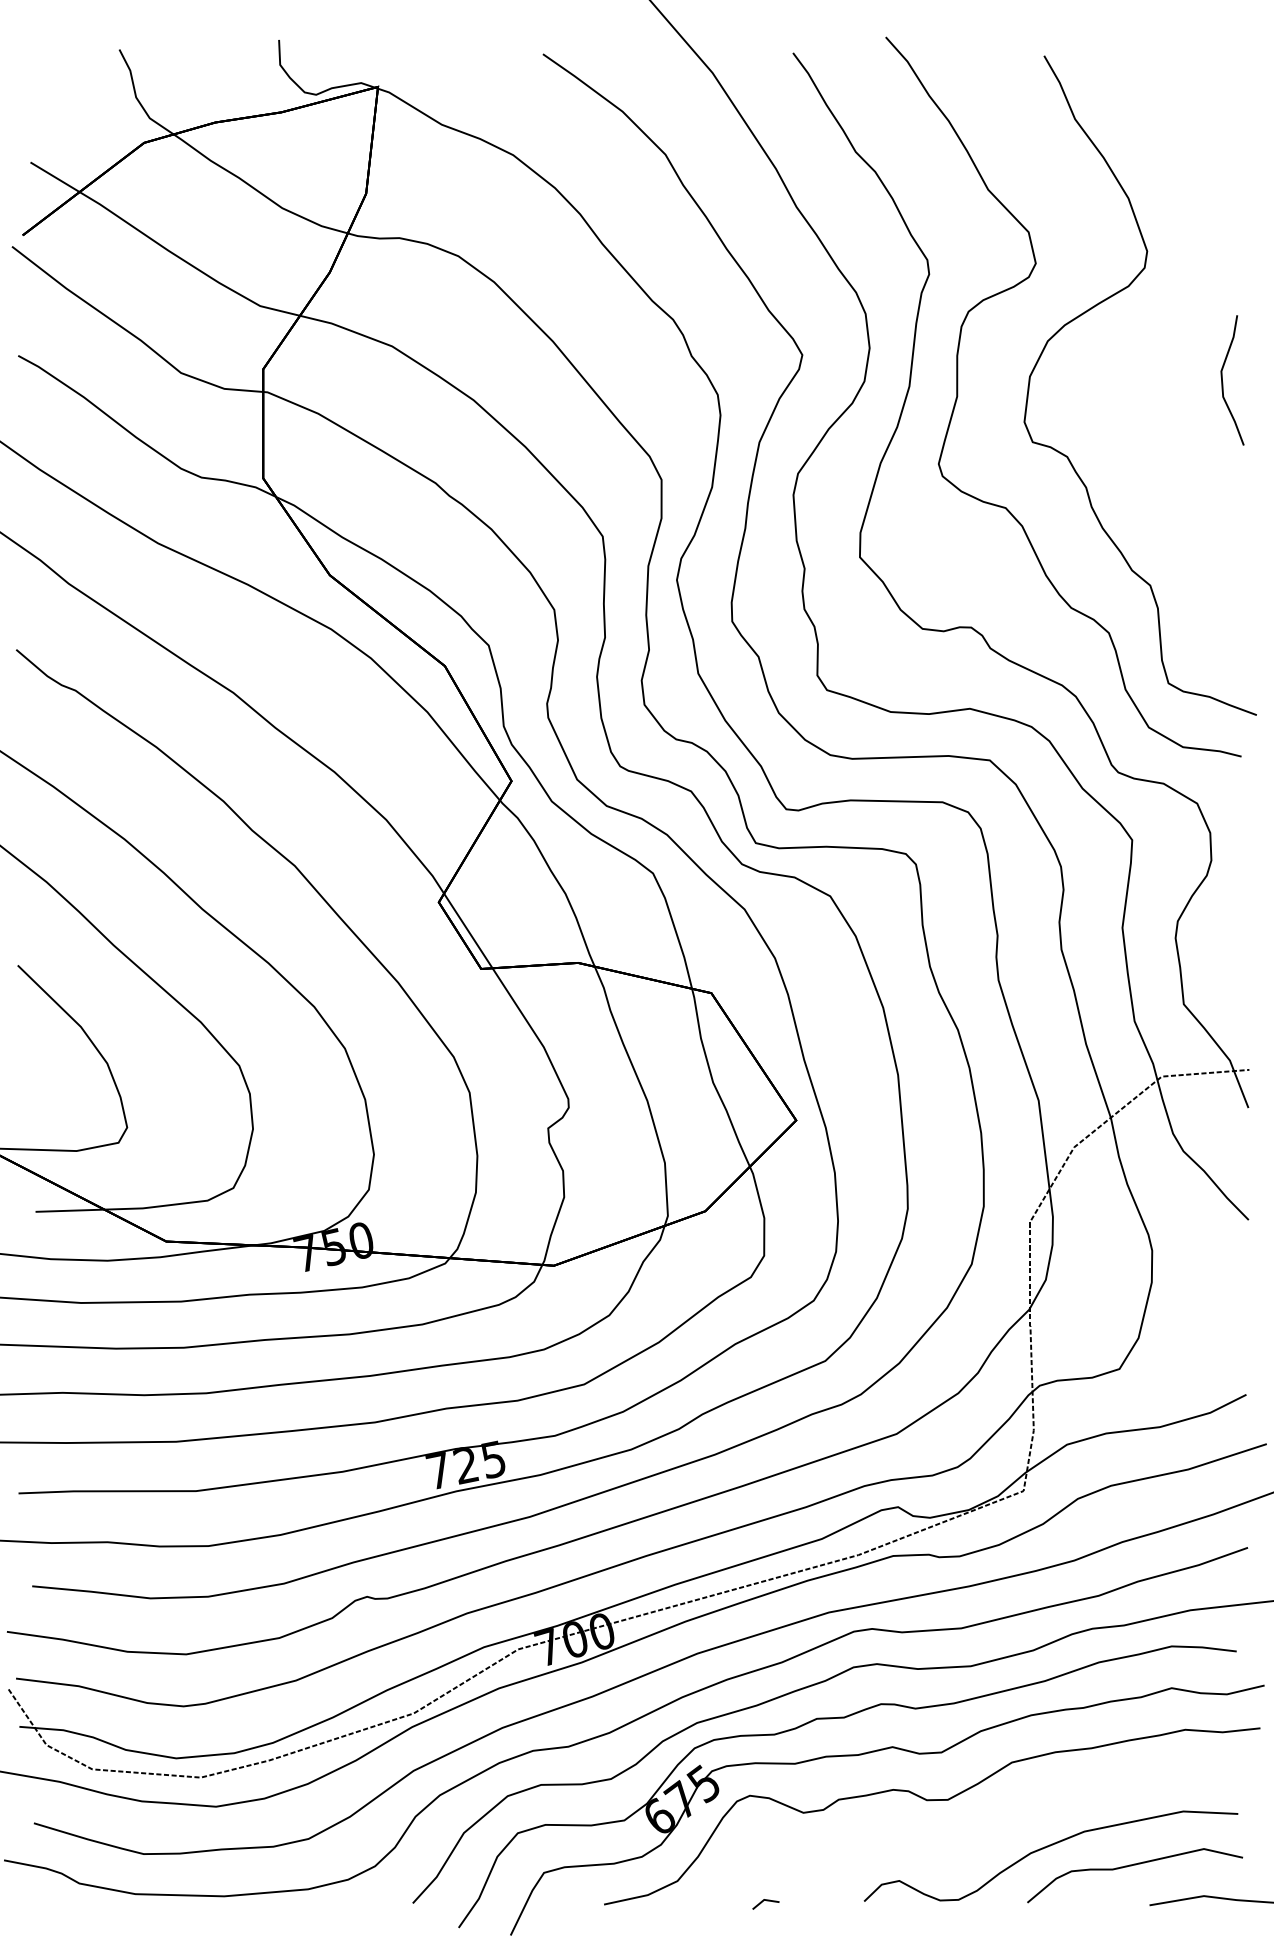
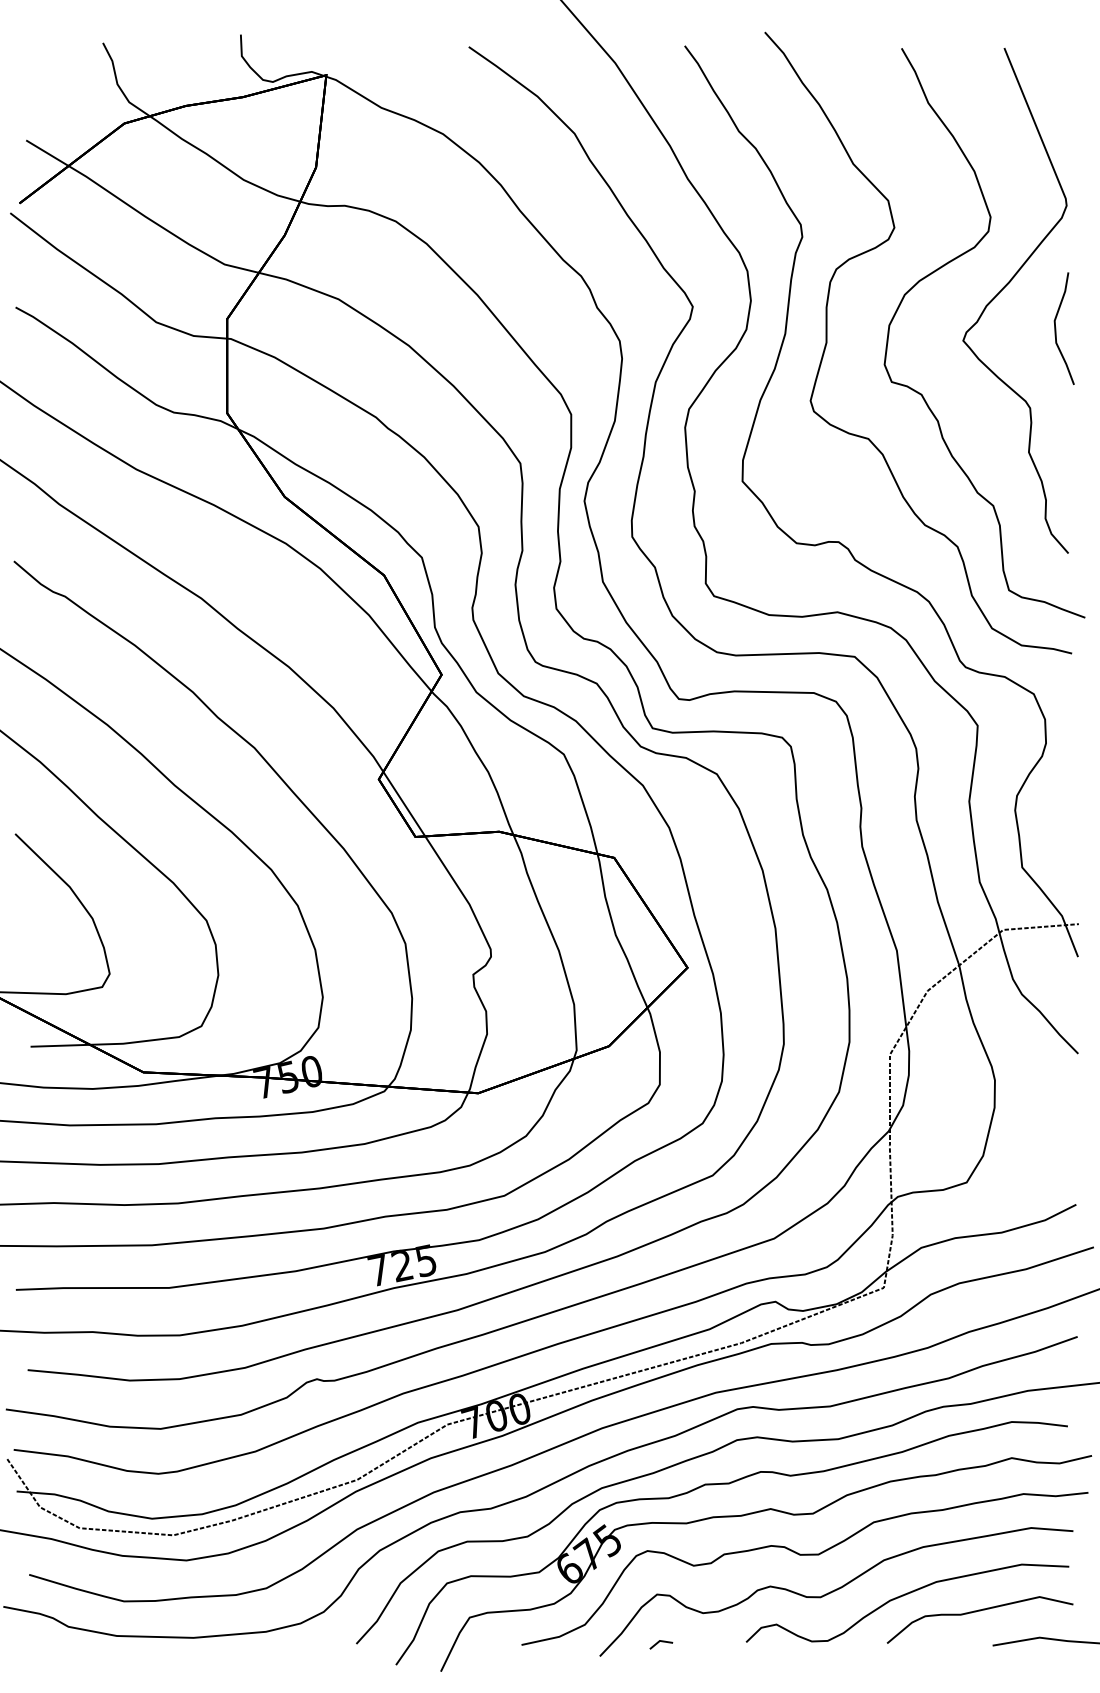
curve: (1163, 333) -> (1004, 288), added
part: (968, 1842) -> (836, 1591), added

